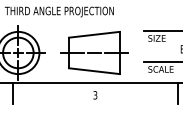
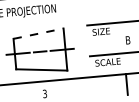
line: (94, 34) -> (38, 33), solid -> dashed

